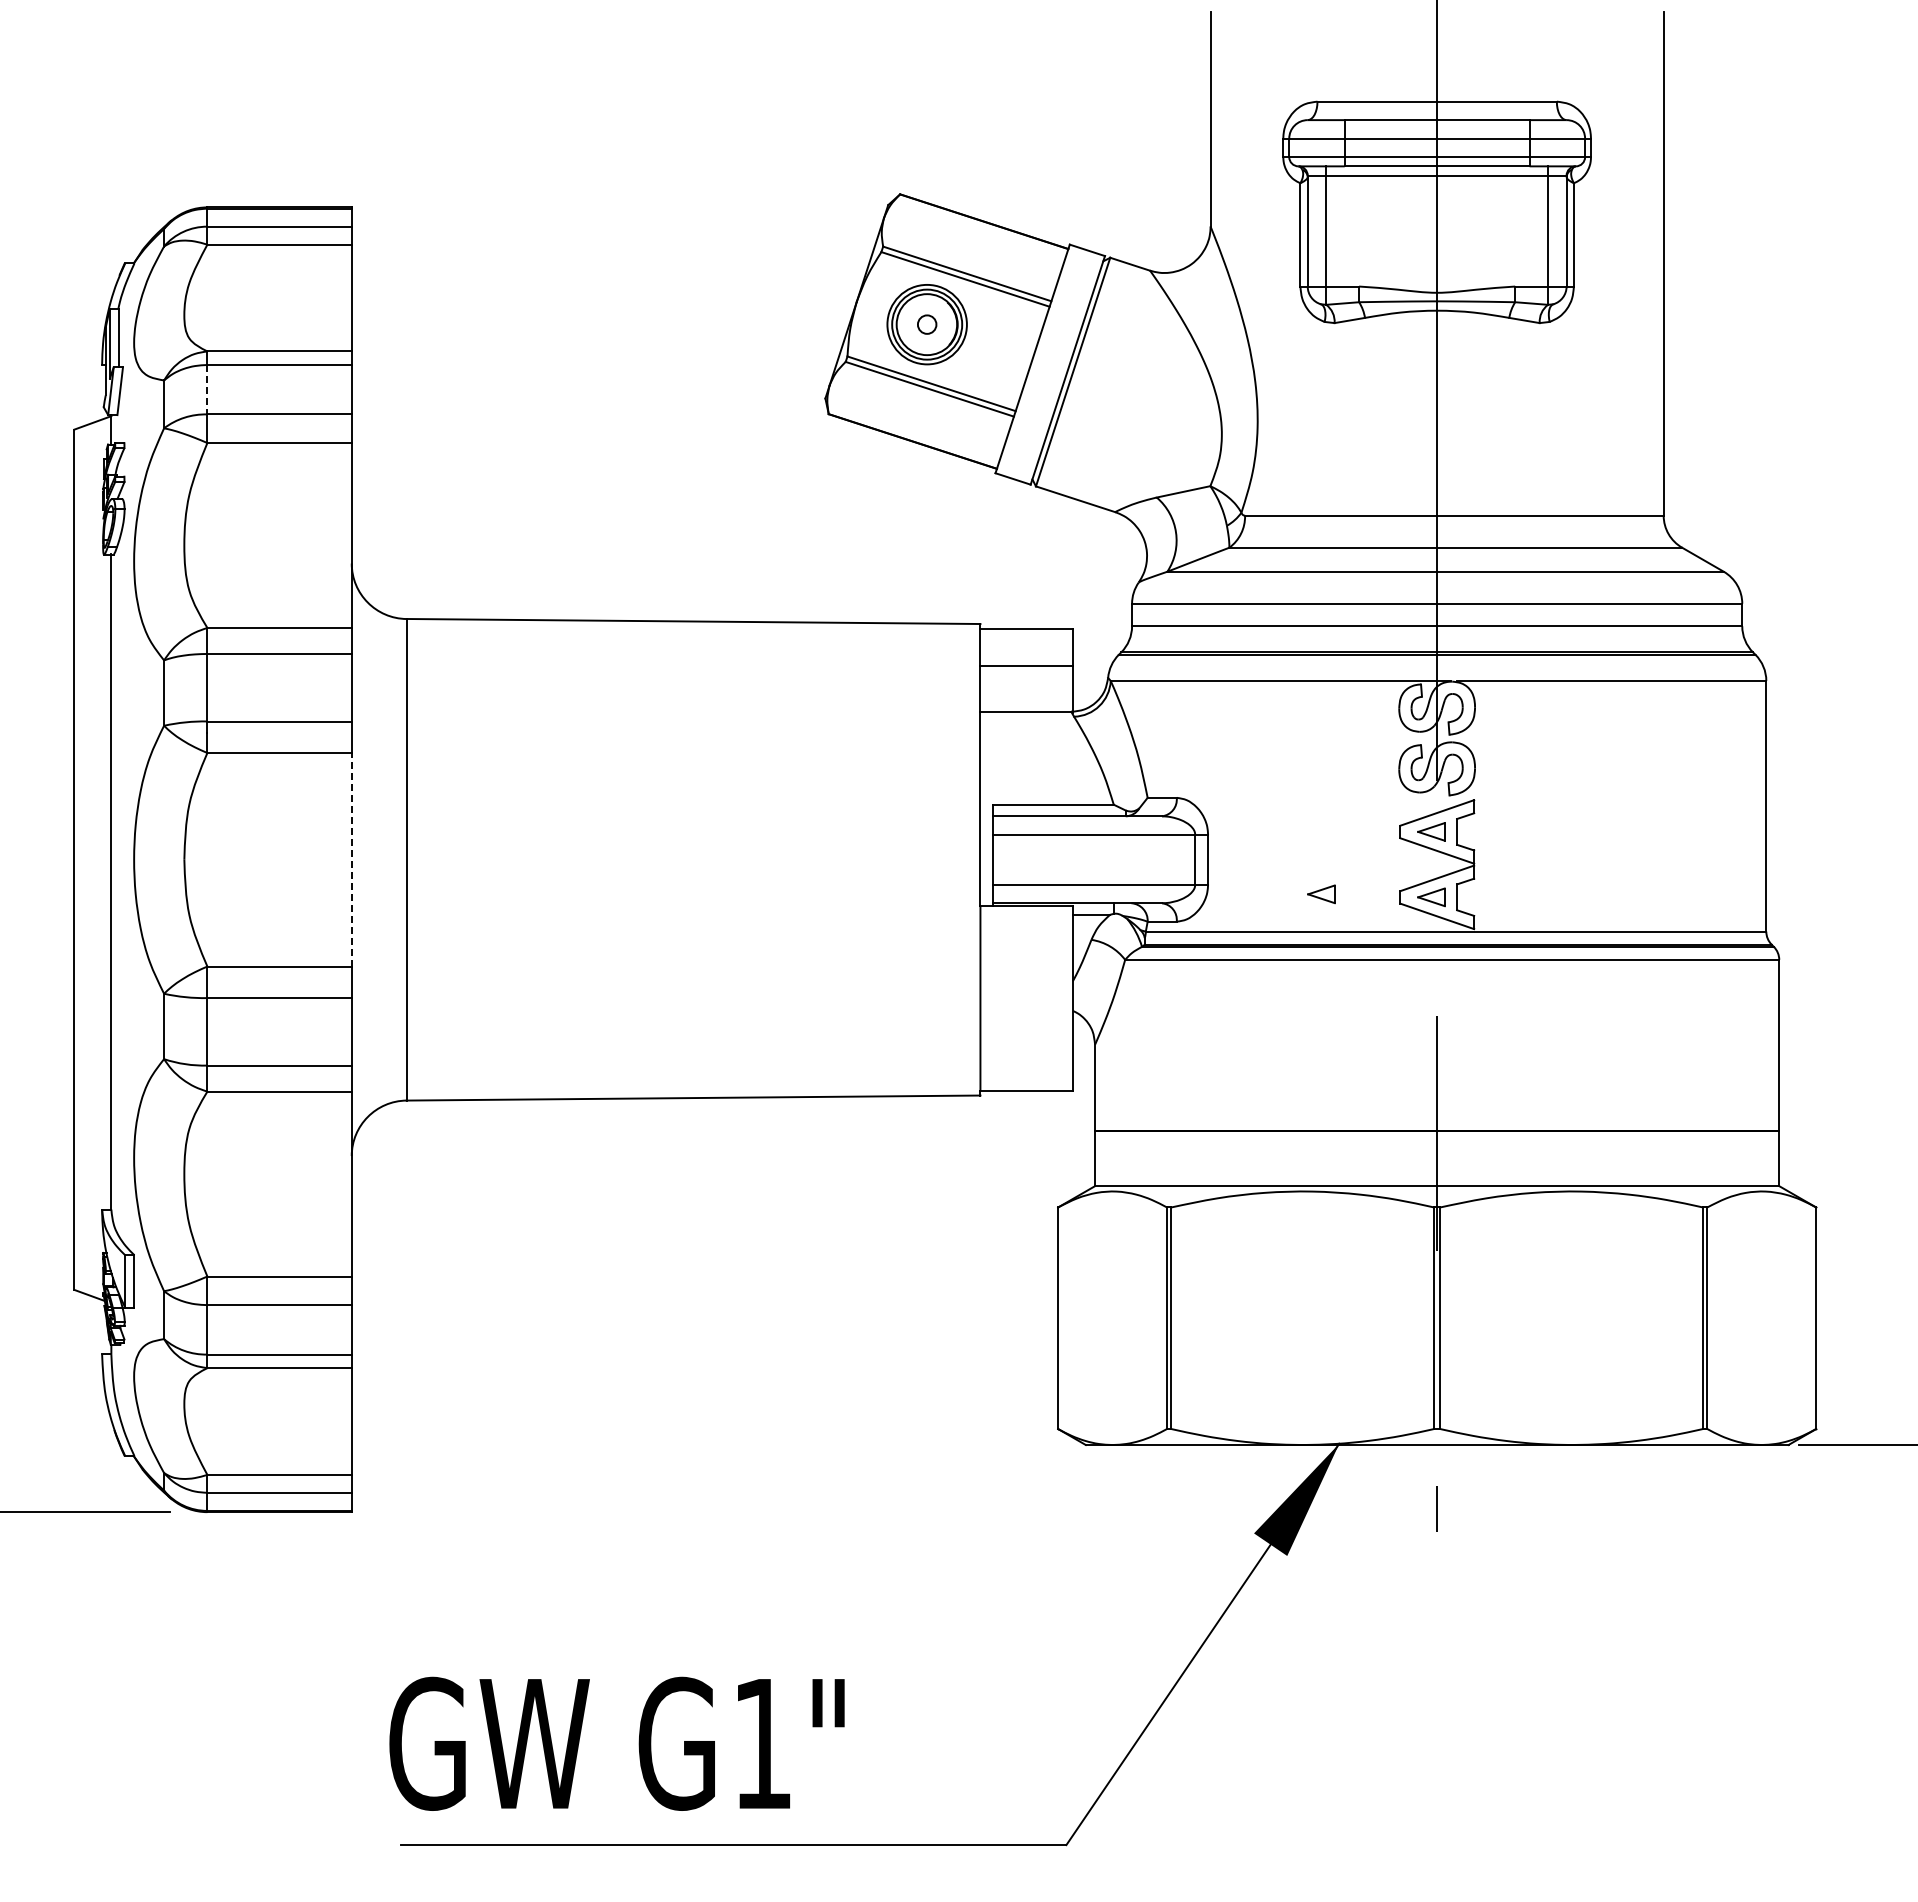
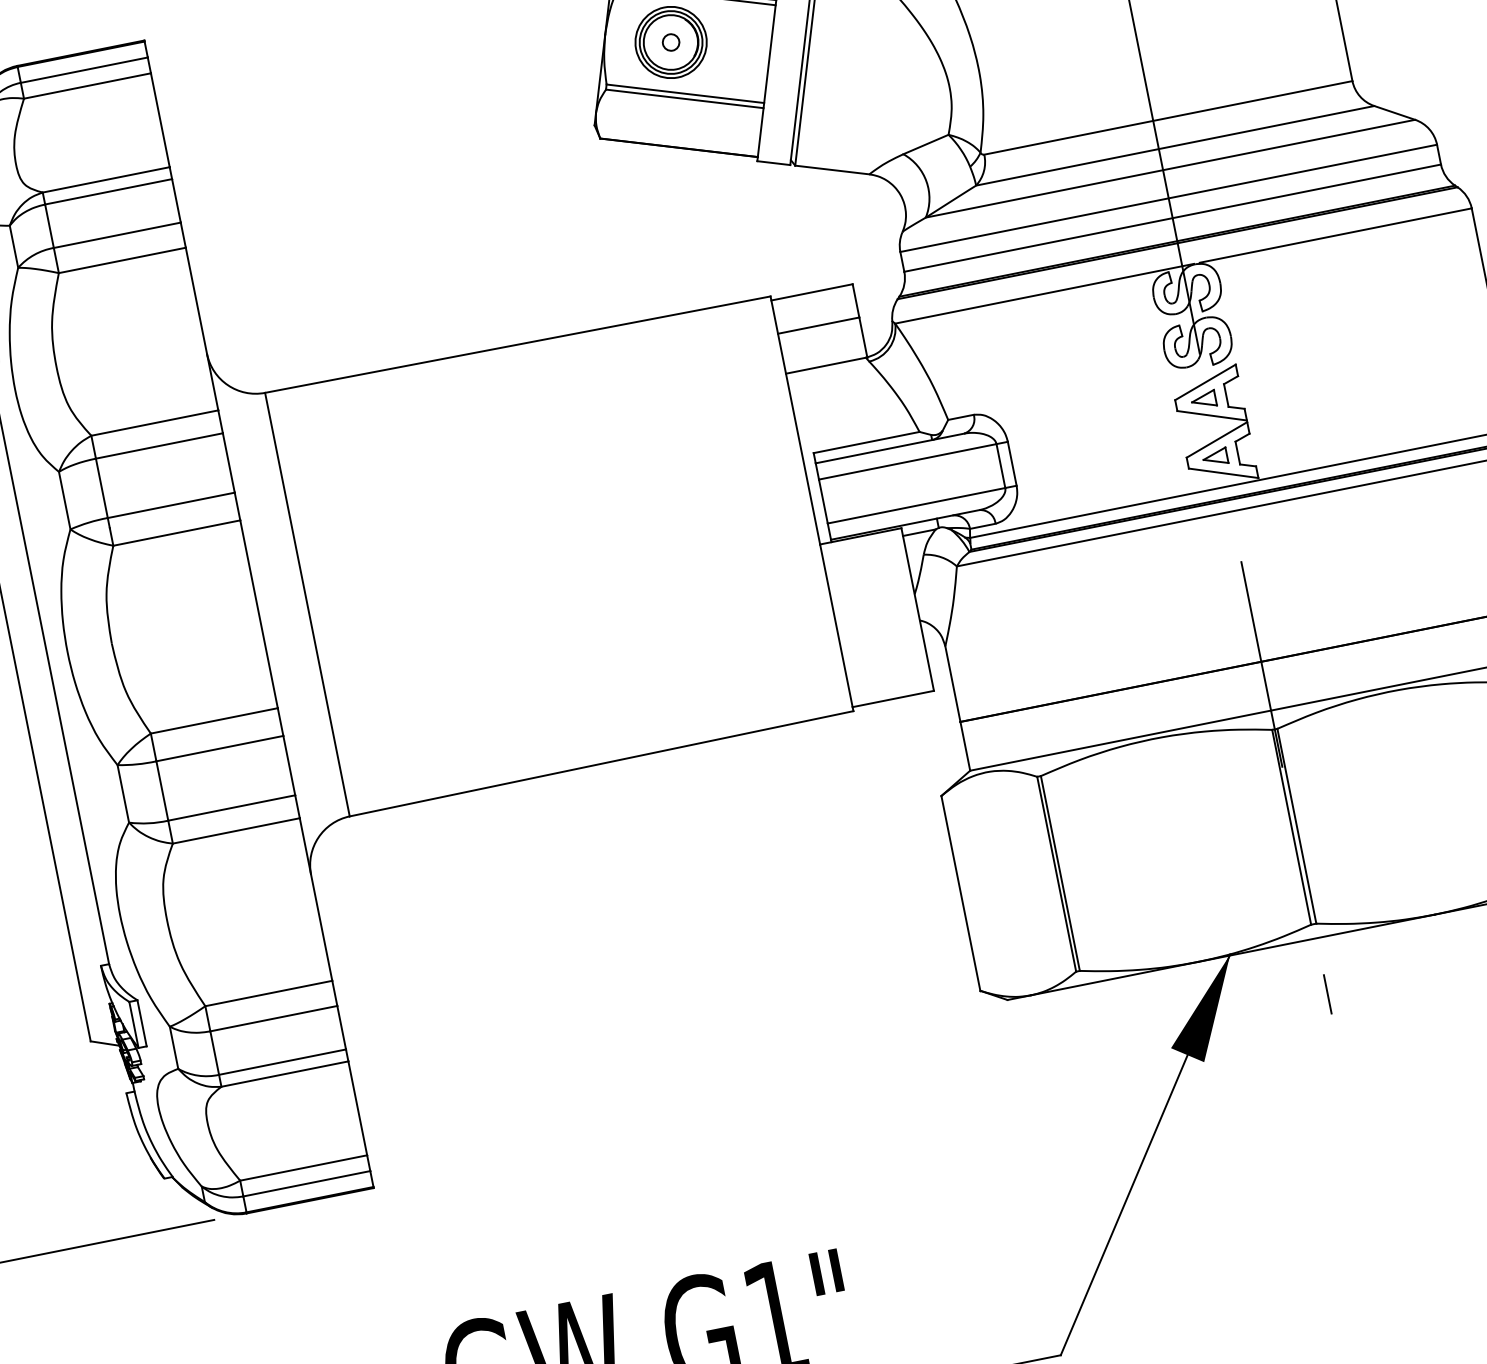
line: (207, 389) -> (49, 226), dashed -> solid
line: (351, 859) -> (258, 614), dashed -> solid
part: (1321, 894) -> (1118, 474), removed

